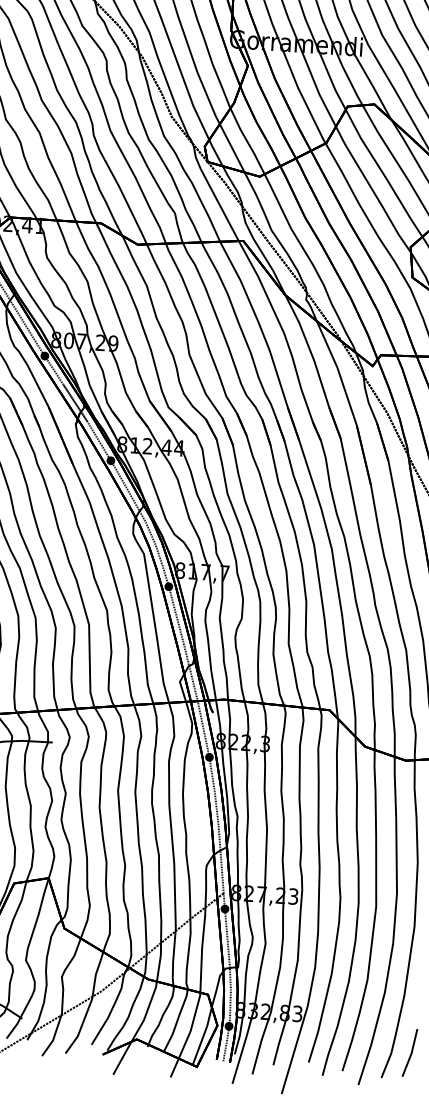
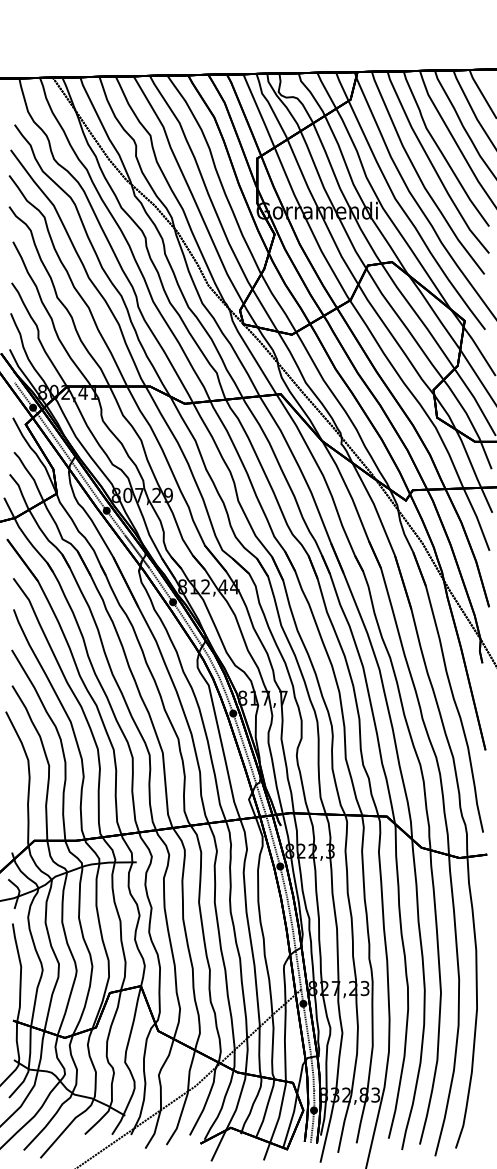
line: (411, 1052) -> (481, 1123), removed

